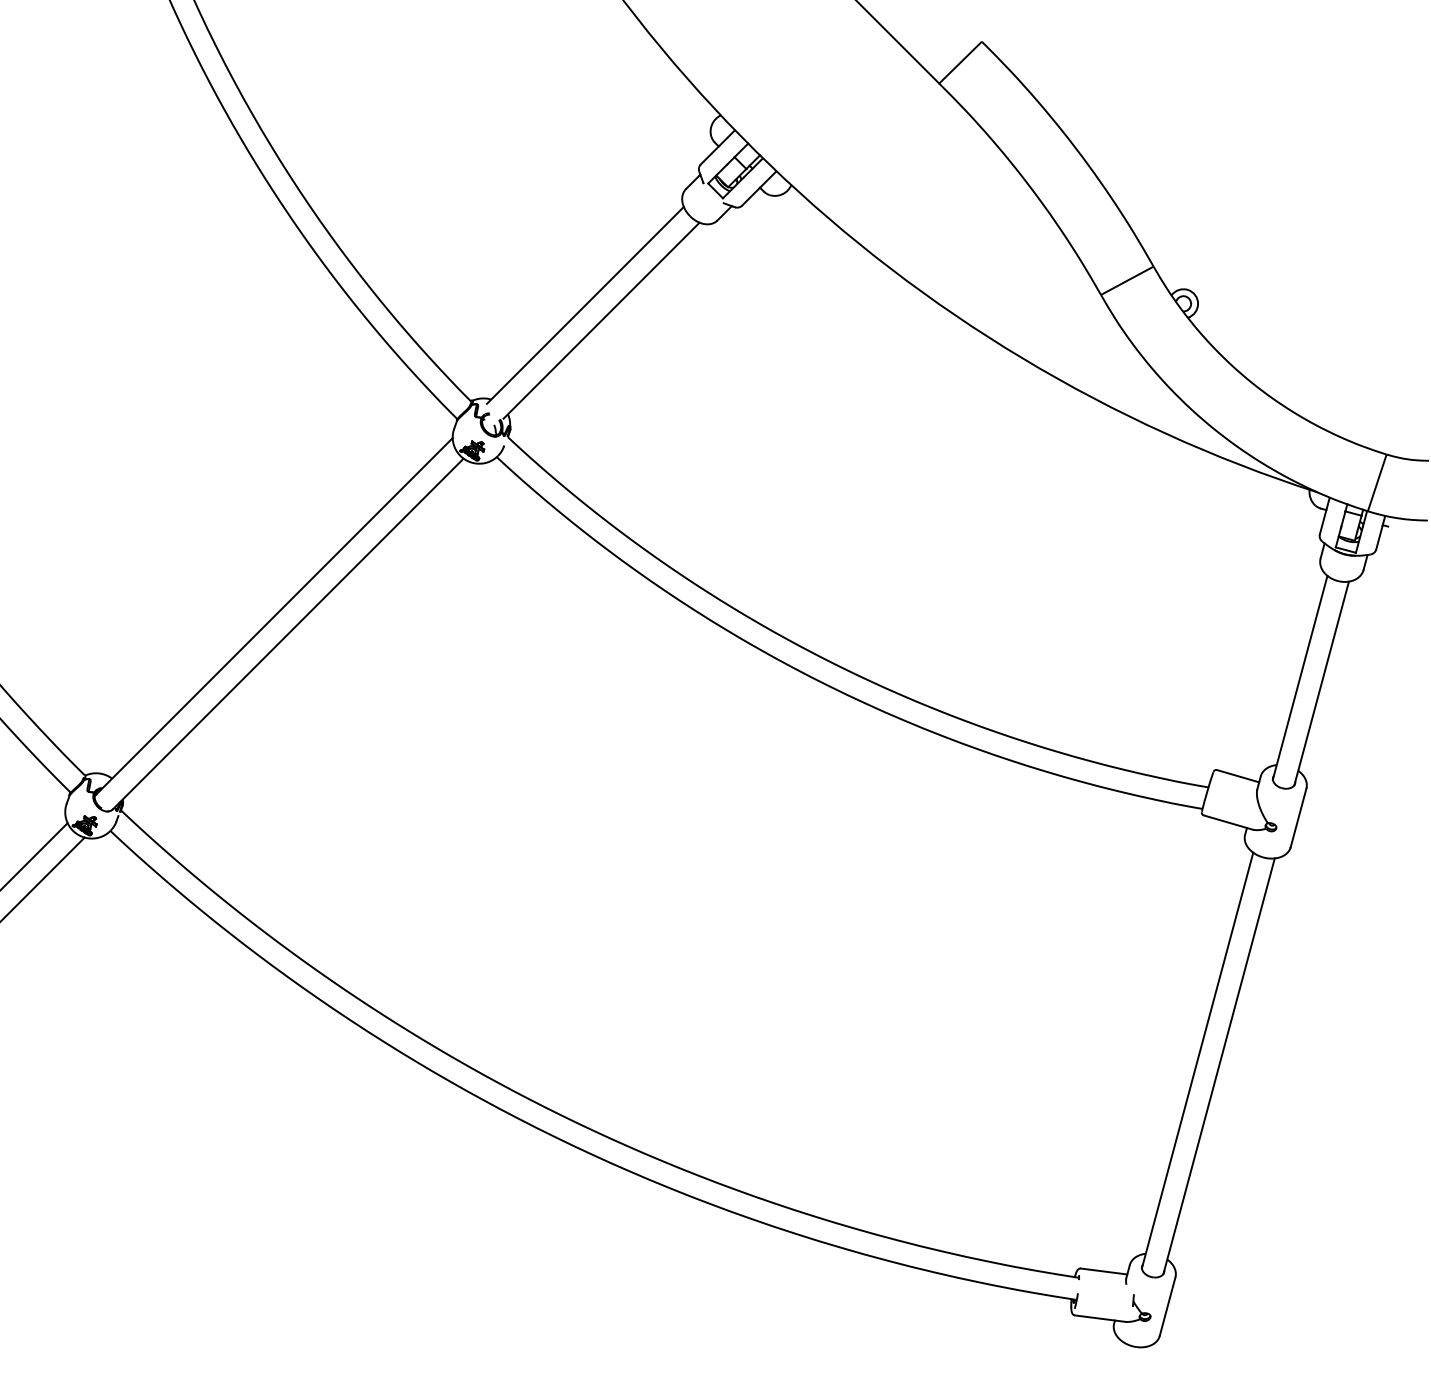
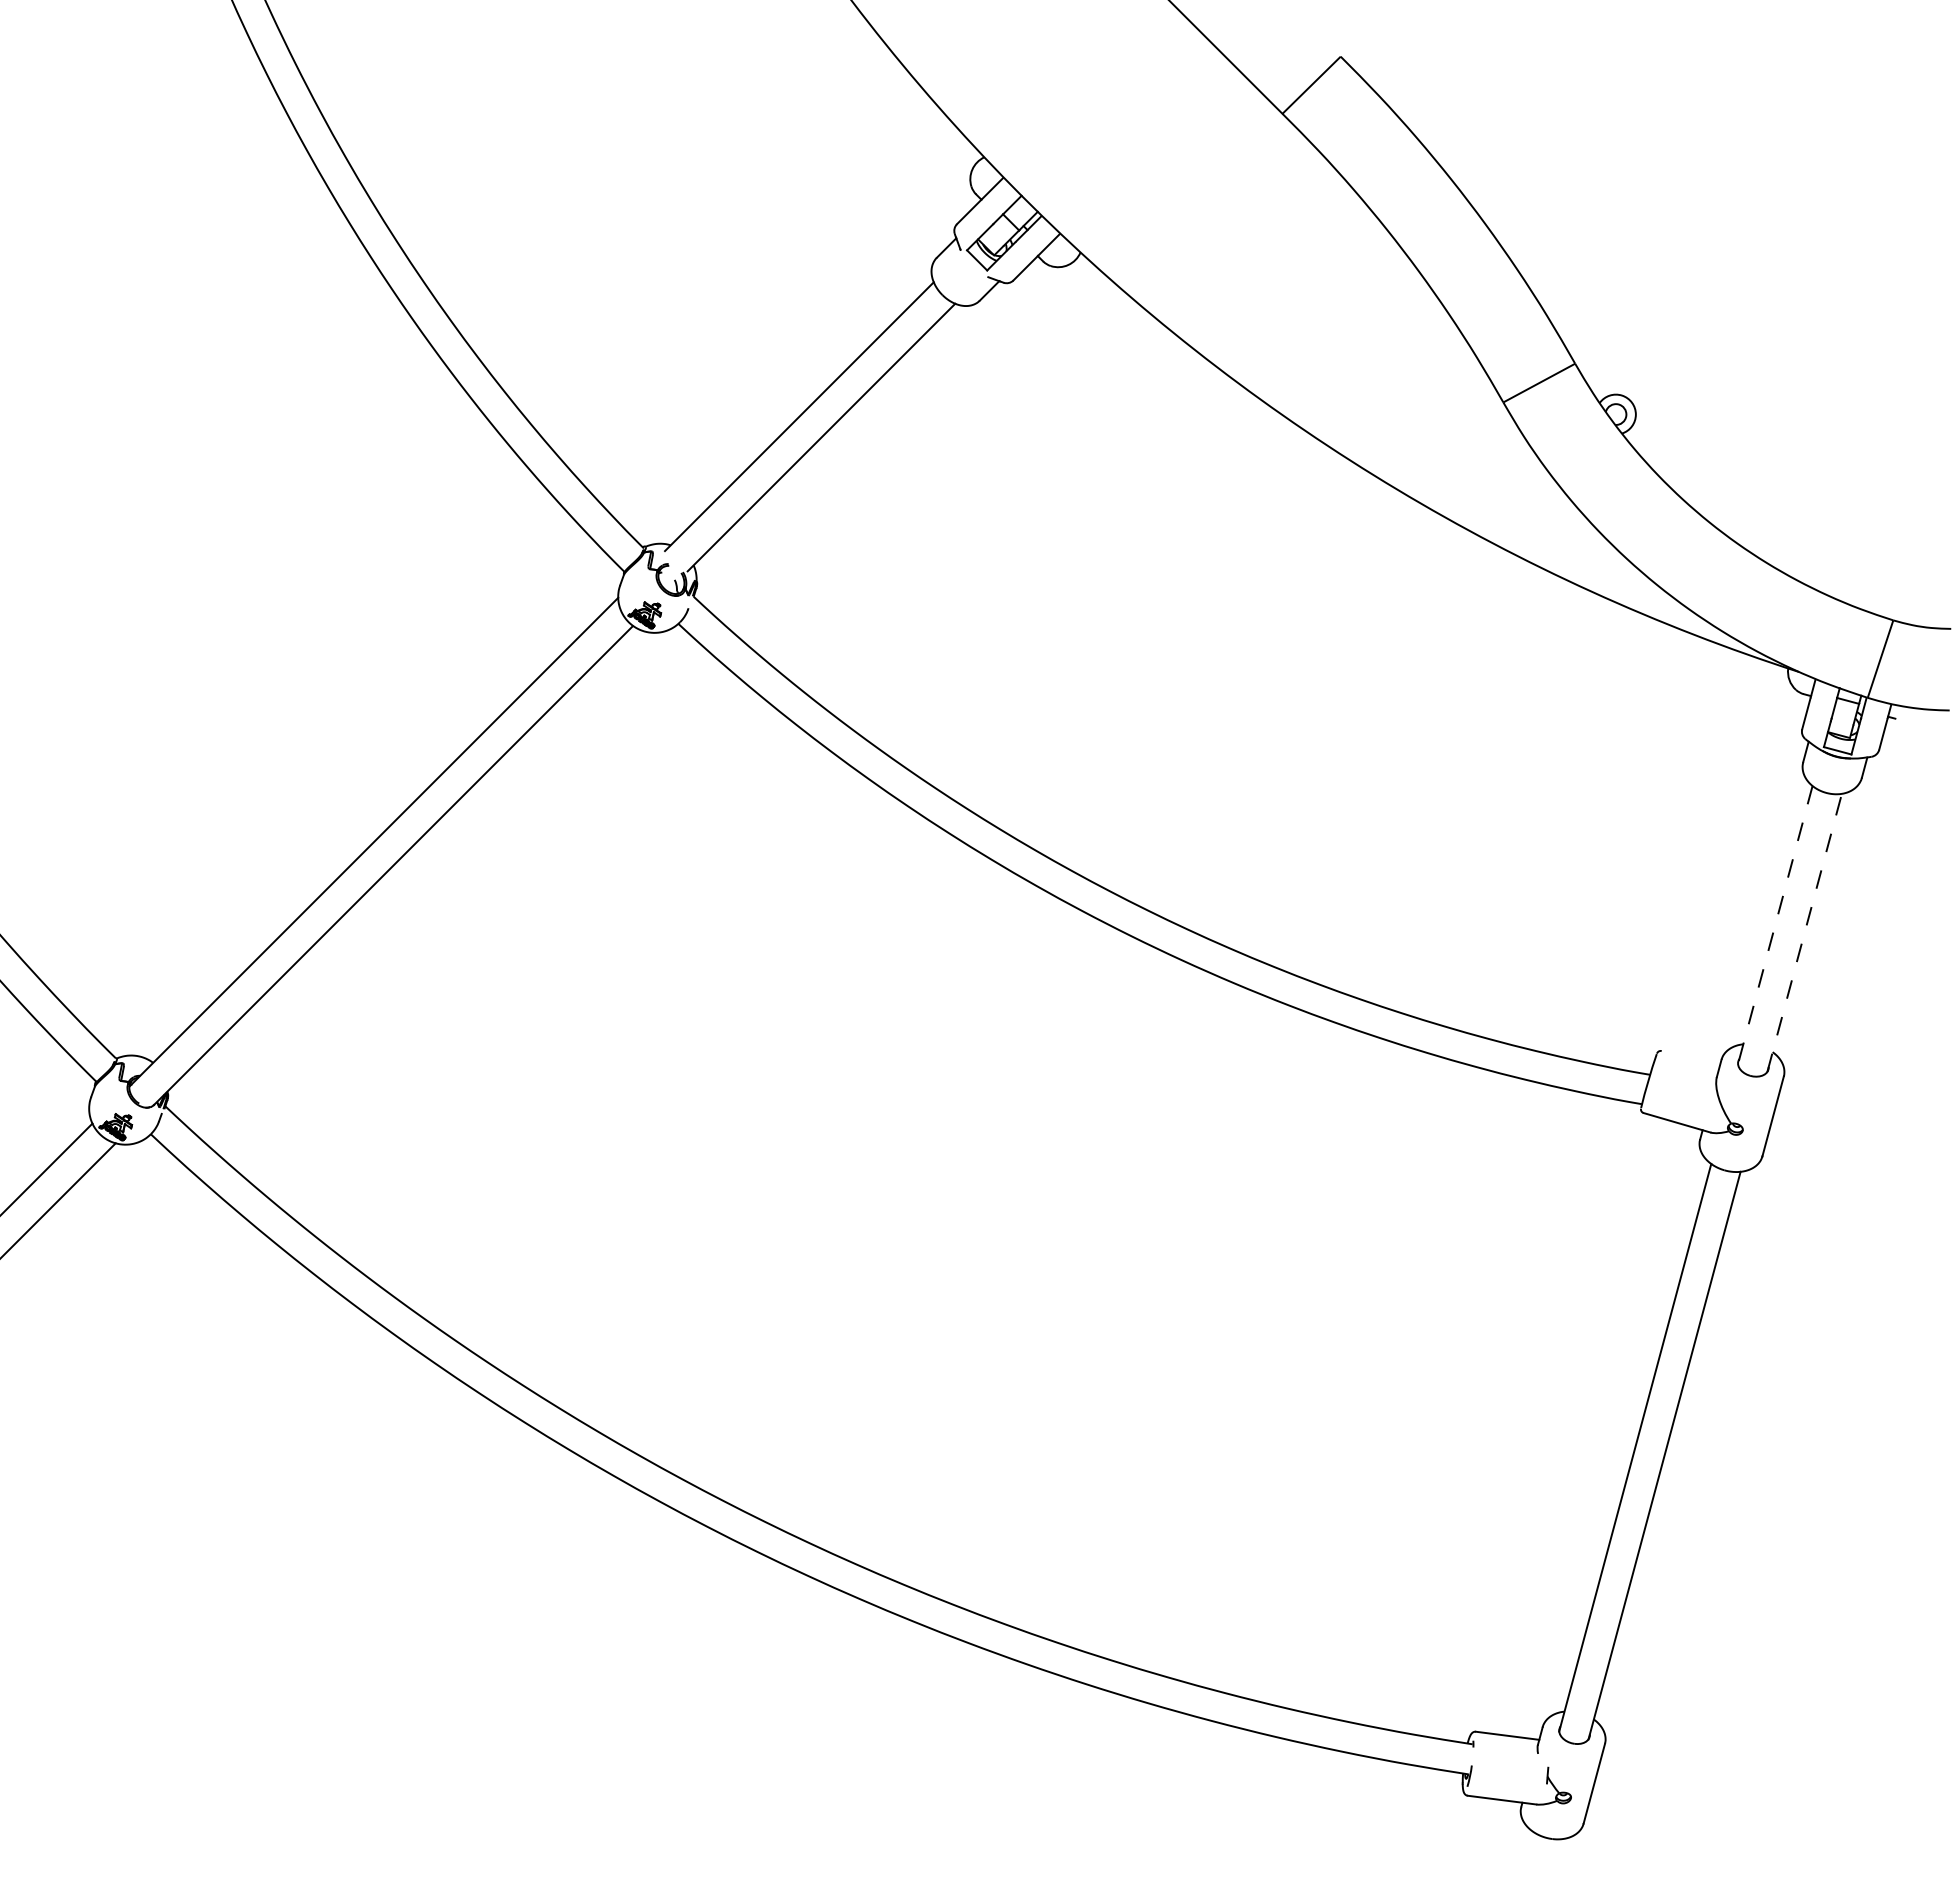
line: (1300, 678) -> (1775, 925), solid -> dashed
line: (1321, 683) -> (1804, 932), solid -> dashed
line: (1238, 776) -> (1690, 1059), removed

